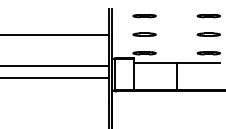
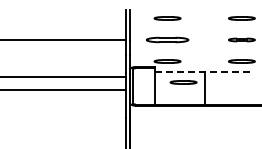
part: (144, 34) -> (167, 39), size x1.6
line: (176, 62) -> (204, 72), solid -> dashed
line: (158, 70) -> (183, 81), added

